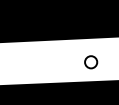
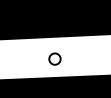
circle: (90, 61) -> (54, 58), moved

